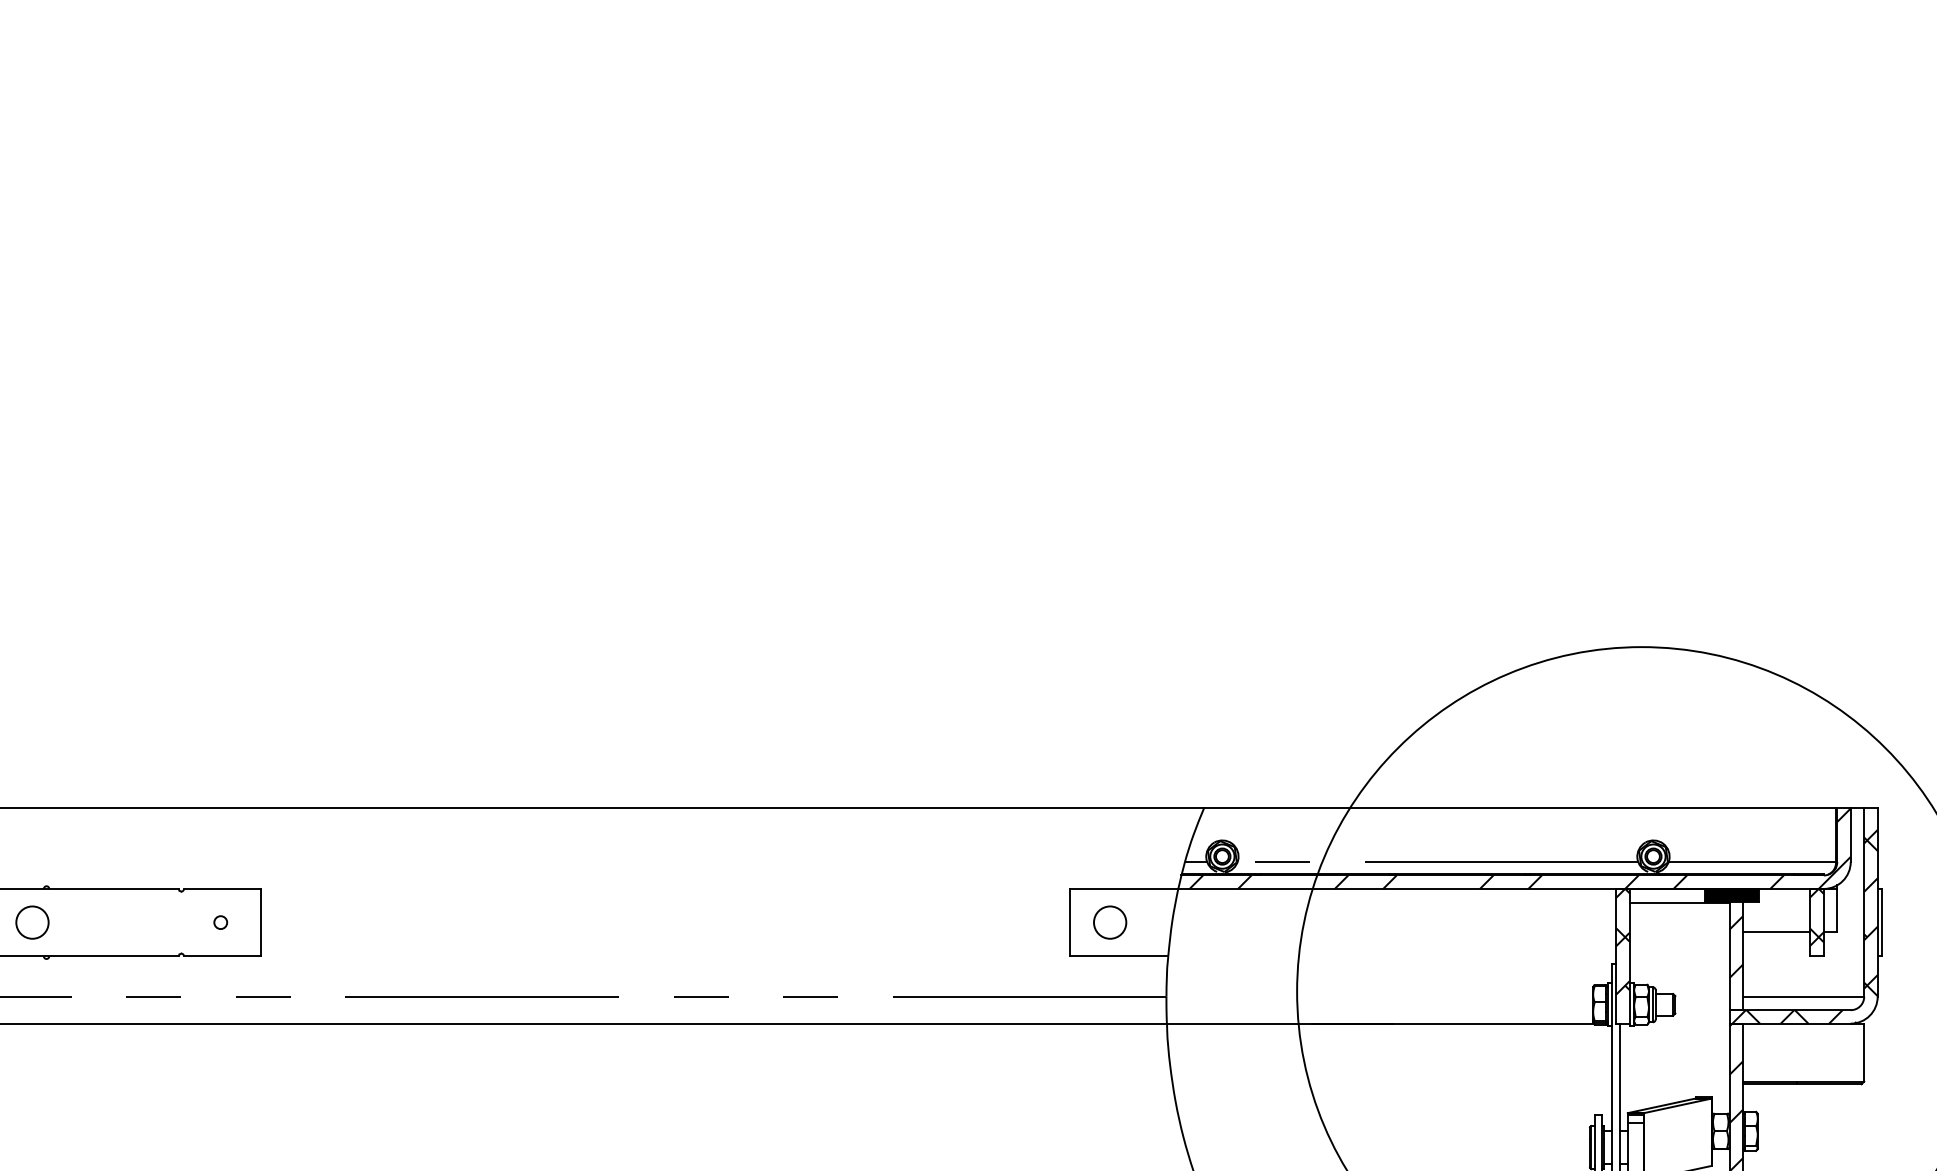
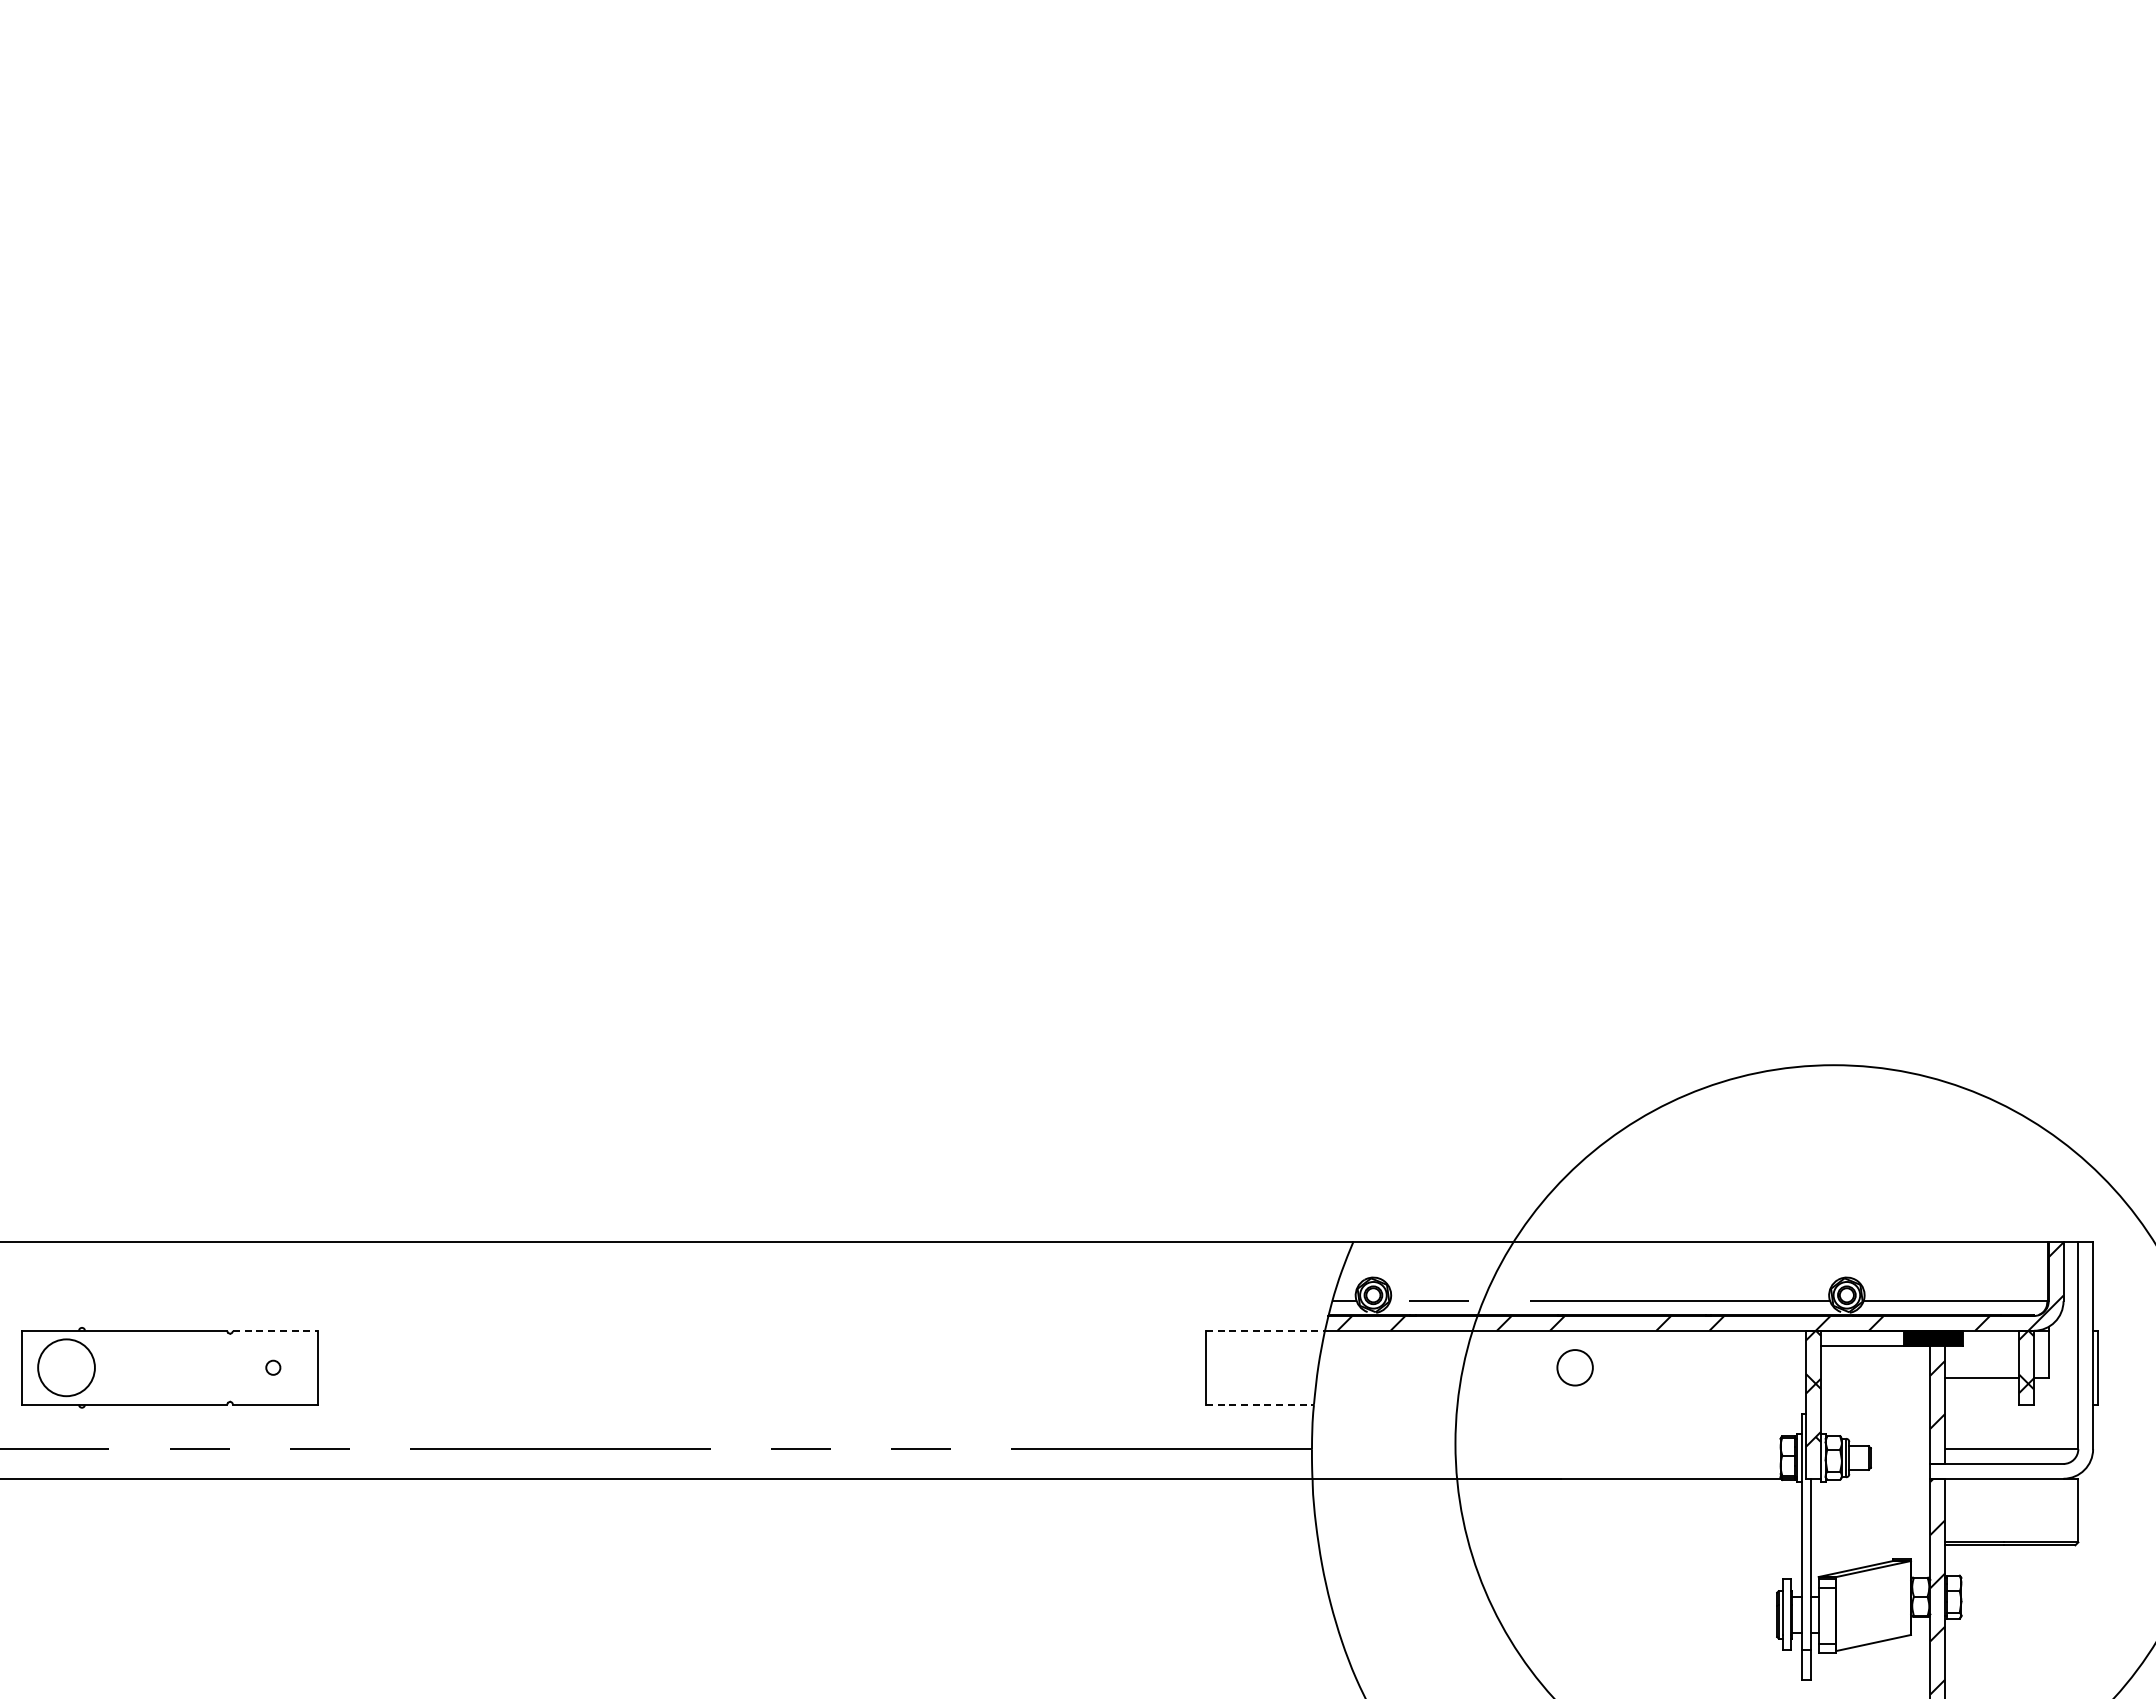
line: (222, 888) -> (275, 1330), solid -> dashed
line: (1124, 888) -> (1265, 1330), solid -> dashed
circle: (32, 922) -> (66, 1367), size x1.6
circle: (1109, 922) -> (1574, 1367), moved
hatch: (1805, 926) -> (2013, 1372), removed
line: (1119, 956) -> (1260, 1404), solid -> dashed

